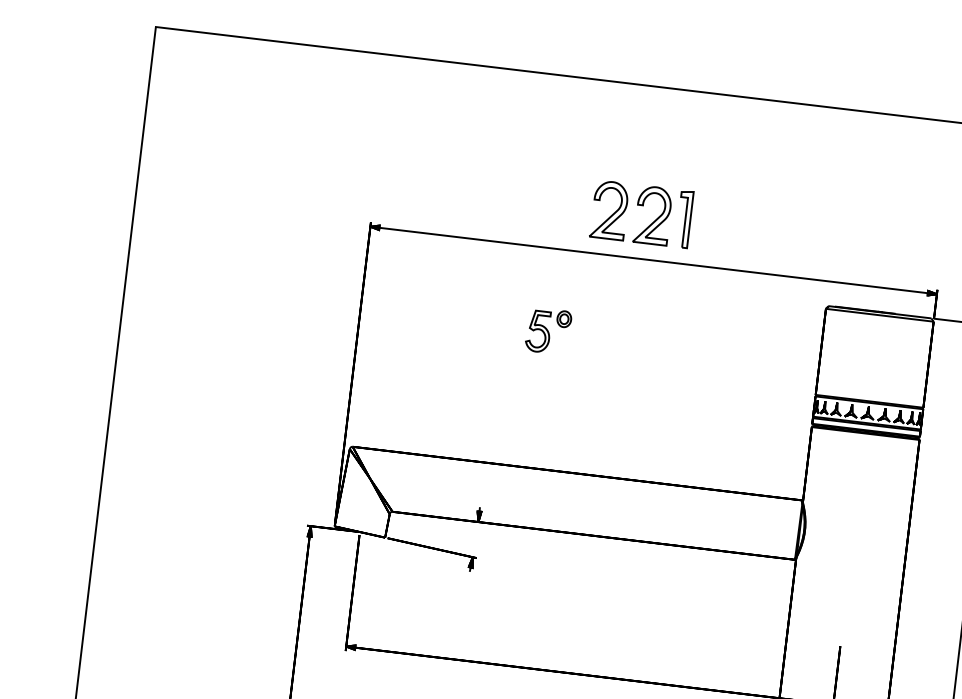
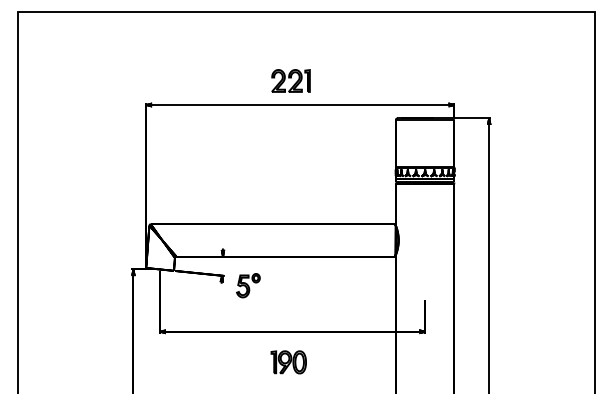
part: (640, 213) -> (290, 80), size x0.71
part: (548, 330) -> (248, 285), moved

